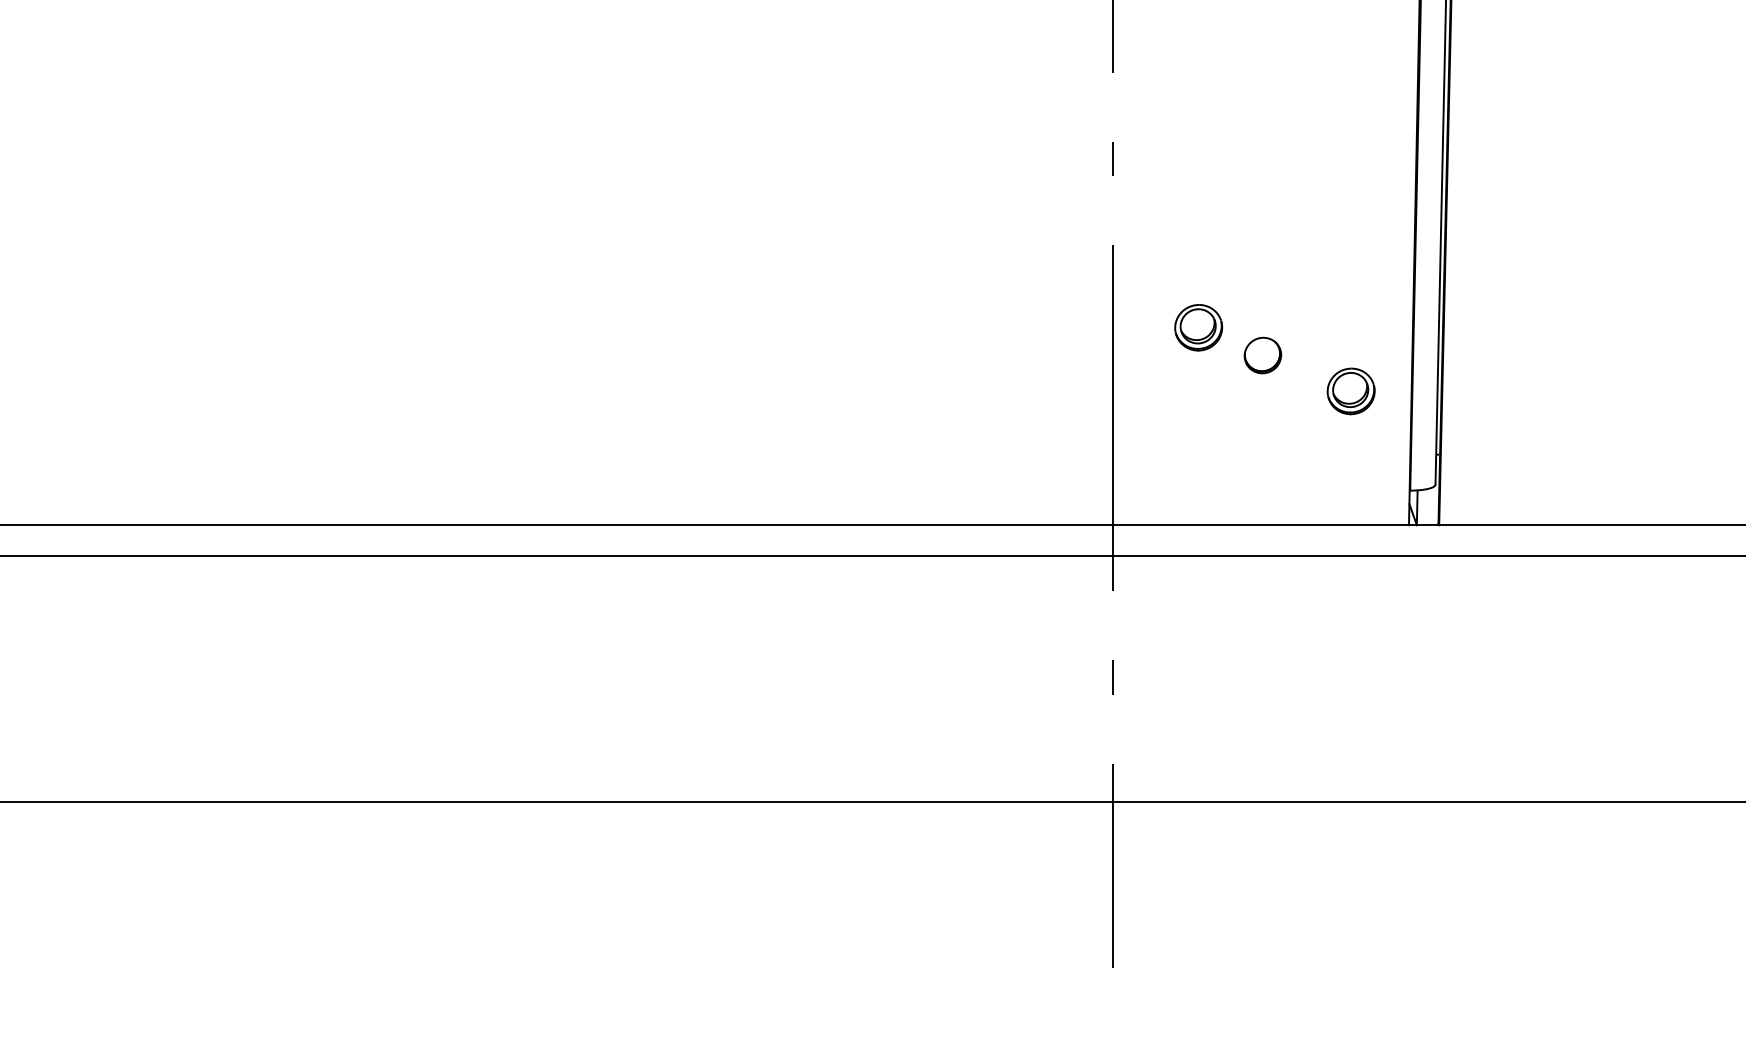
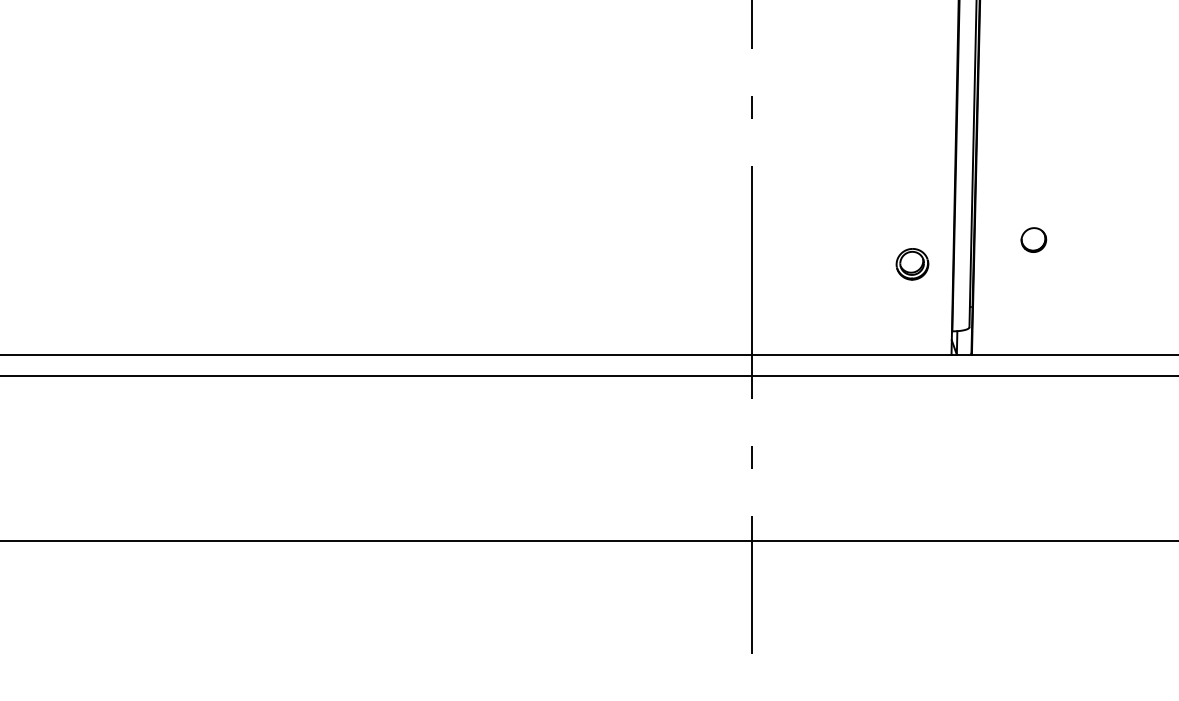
part: (1198, 328) -> (809, 221), removed
part: (1262, 354) -> (1033, 239), moved

